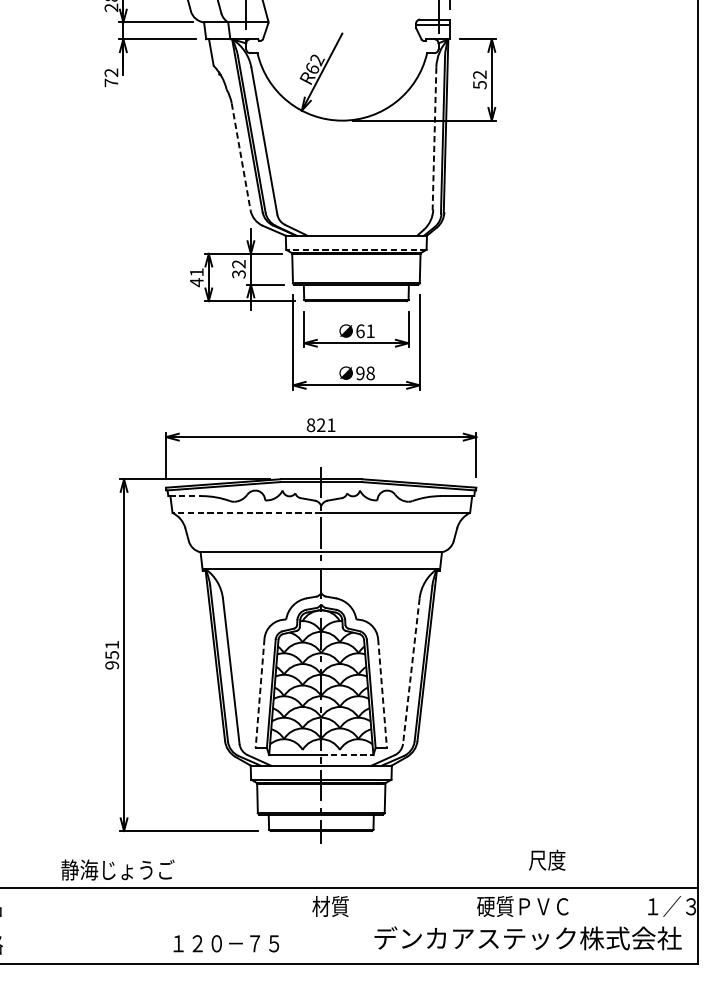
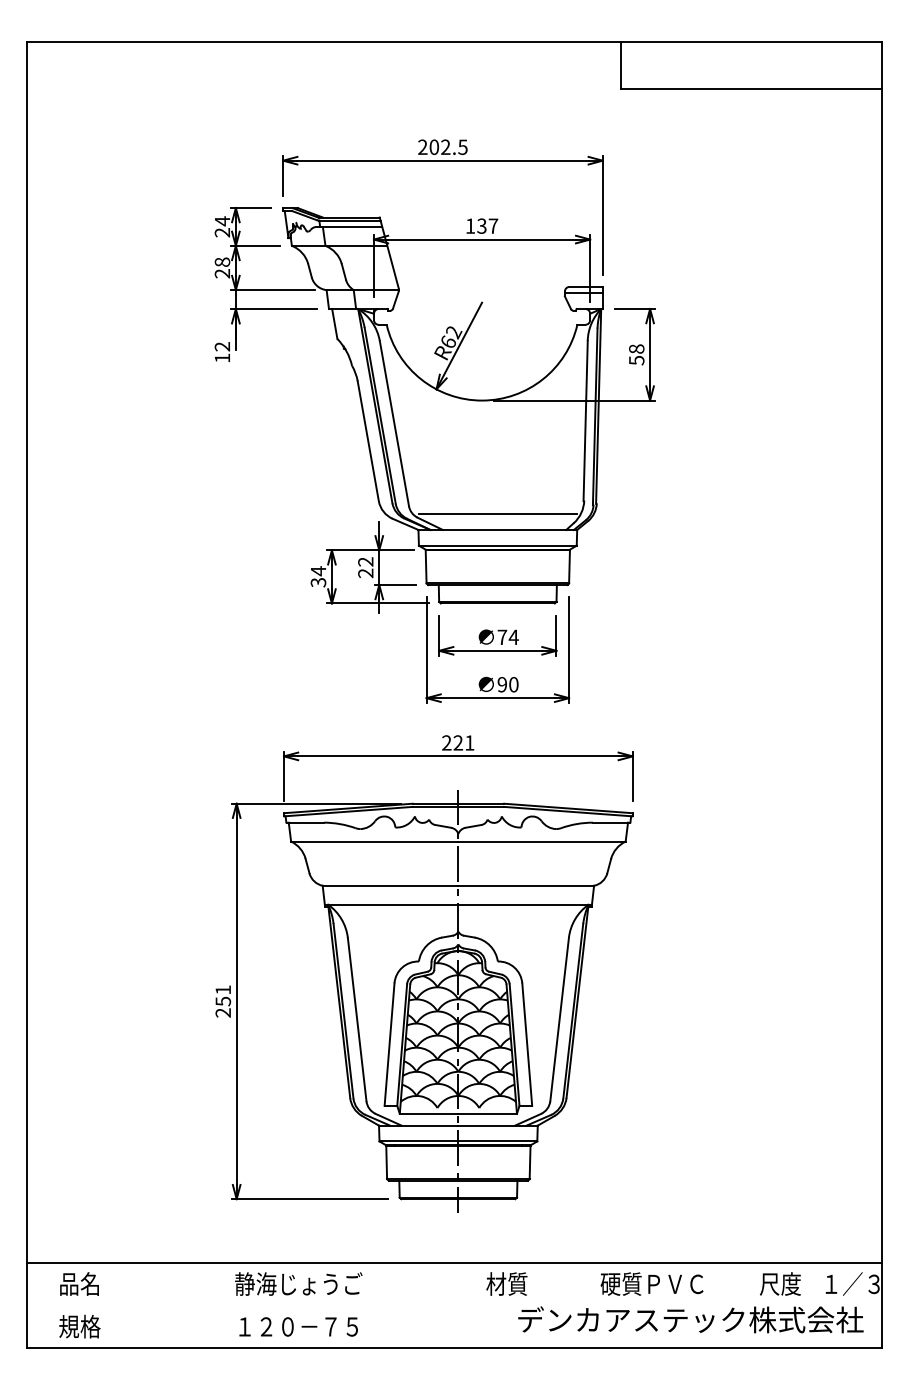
text: (479, 74) -> (636, 348), 52 -> 58
text: (111, 82) -> (222, 357), 72 -> 12
line: (434, 139) -> (585, 421), dashed -> solid
line: (241, 157) -> (368, 441), dashed -> solid
line: (356, 221) -> (497, 514), added
line: (356, 249) -> (497, 545), dashed -> solid
text: (238, 274) -> (365, 573), 32 -> 22
text: (196, 277) -> (318, 576), 41 -> 34
text: (364, 331) -> (507, 637), 61 -> 74
text: (370, 373) -> (513, 684), 98 -> 90
text: (310, 424) -> (446, 742), 821 -> 221
line: (186, 495) -> (306, 822), dashed -> solid
line: (246, 512) -> (374, 841), dashed -> solid
text: (112, 664) -> (223, 1012), 951 -> 251
line: (411, 672) -> (559, 1020), dashed -> solid
line: (260, 693) -> (389, 1044), dashed -> solid
line: (382, 693) -> (527, 1044), dashed -> solid
line: (348, 754) -> (488, 1113), dashed -> solid
text: (547, 859) -> (780, 1283), moved
text: (117, 869) -> (298, 1283), moved
text: (330, 906) -> (506, 1283), moved
text: (522, 906) -> (651, 1283), moved
text: (226, 943) -> (298, 1326), moved

